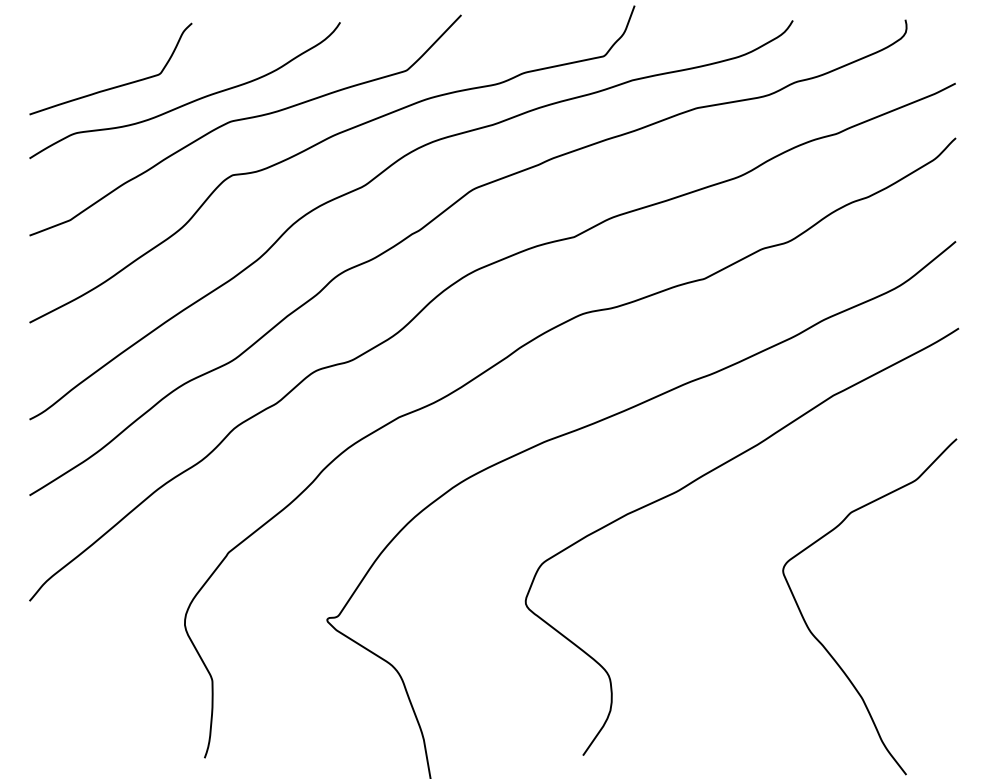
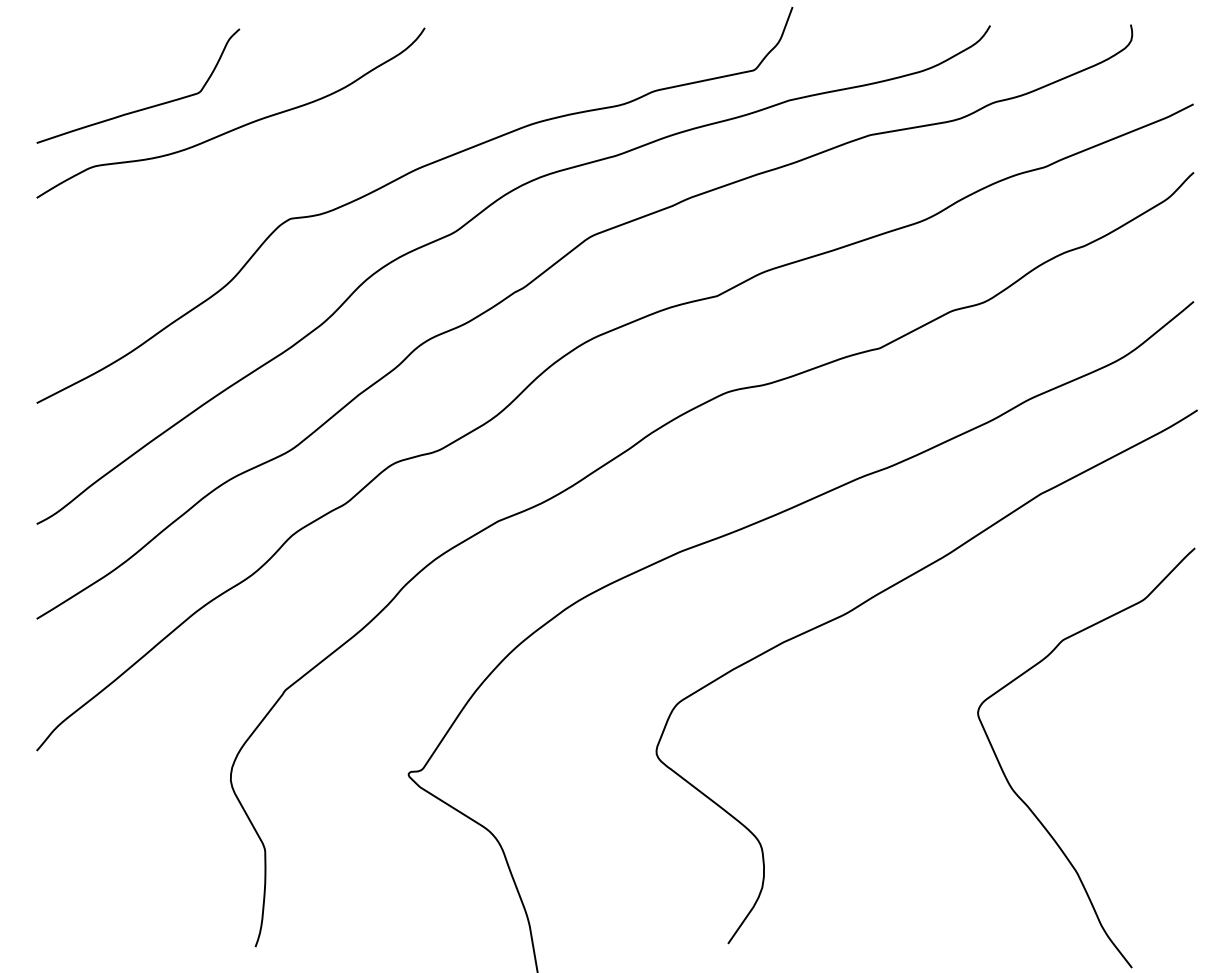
curve: (242, 120) -> (302, 150), removed

